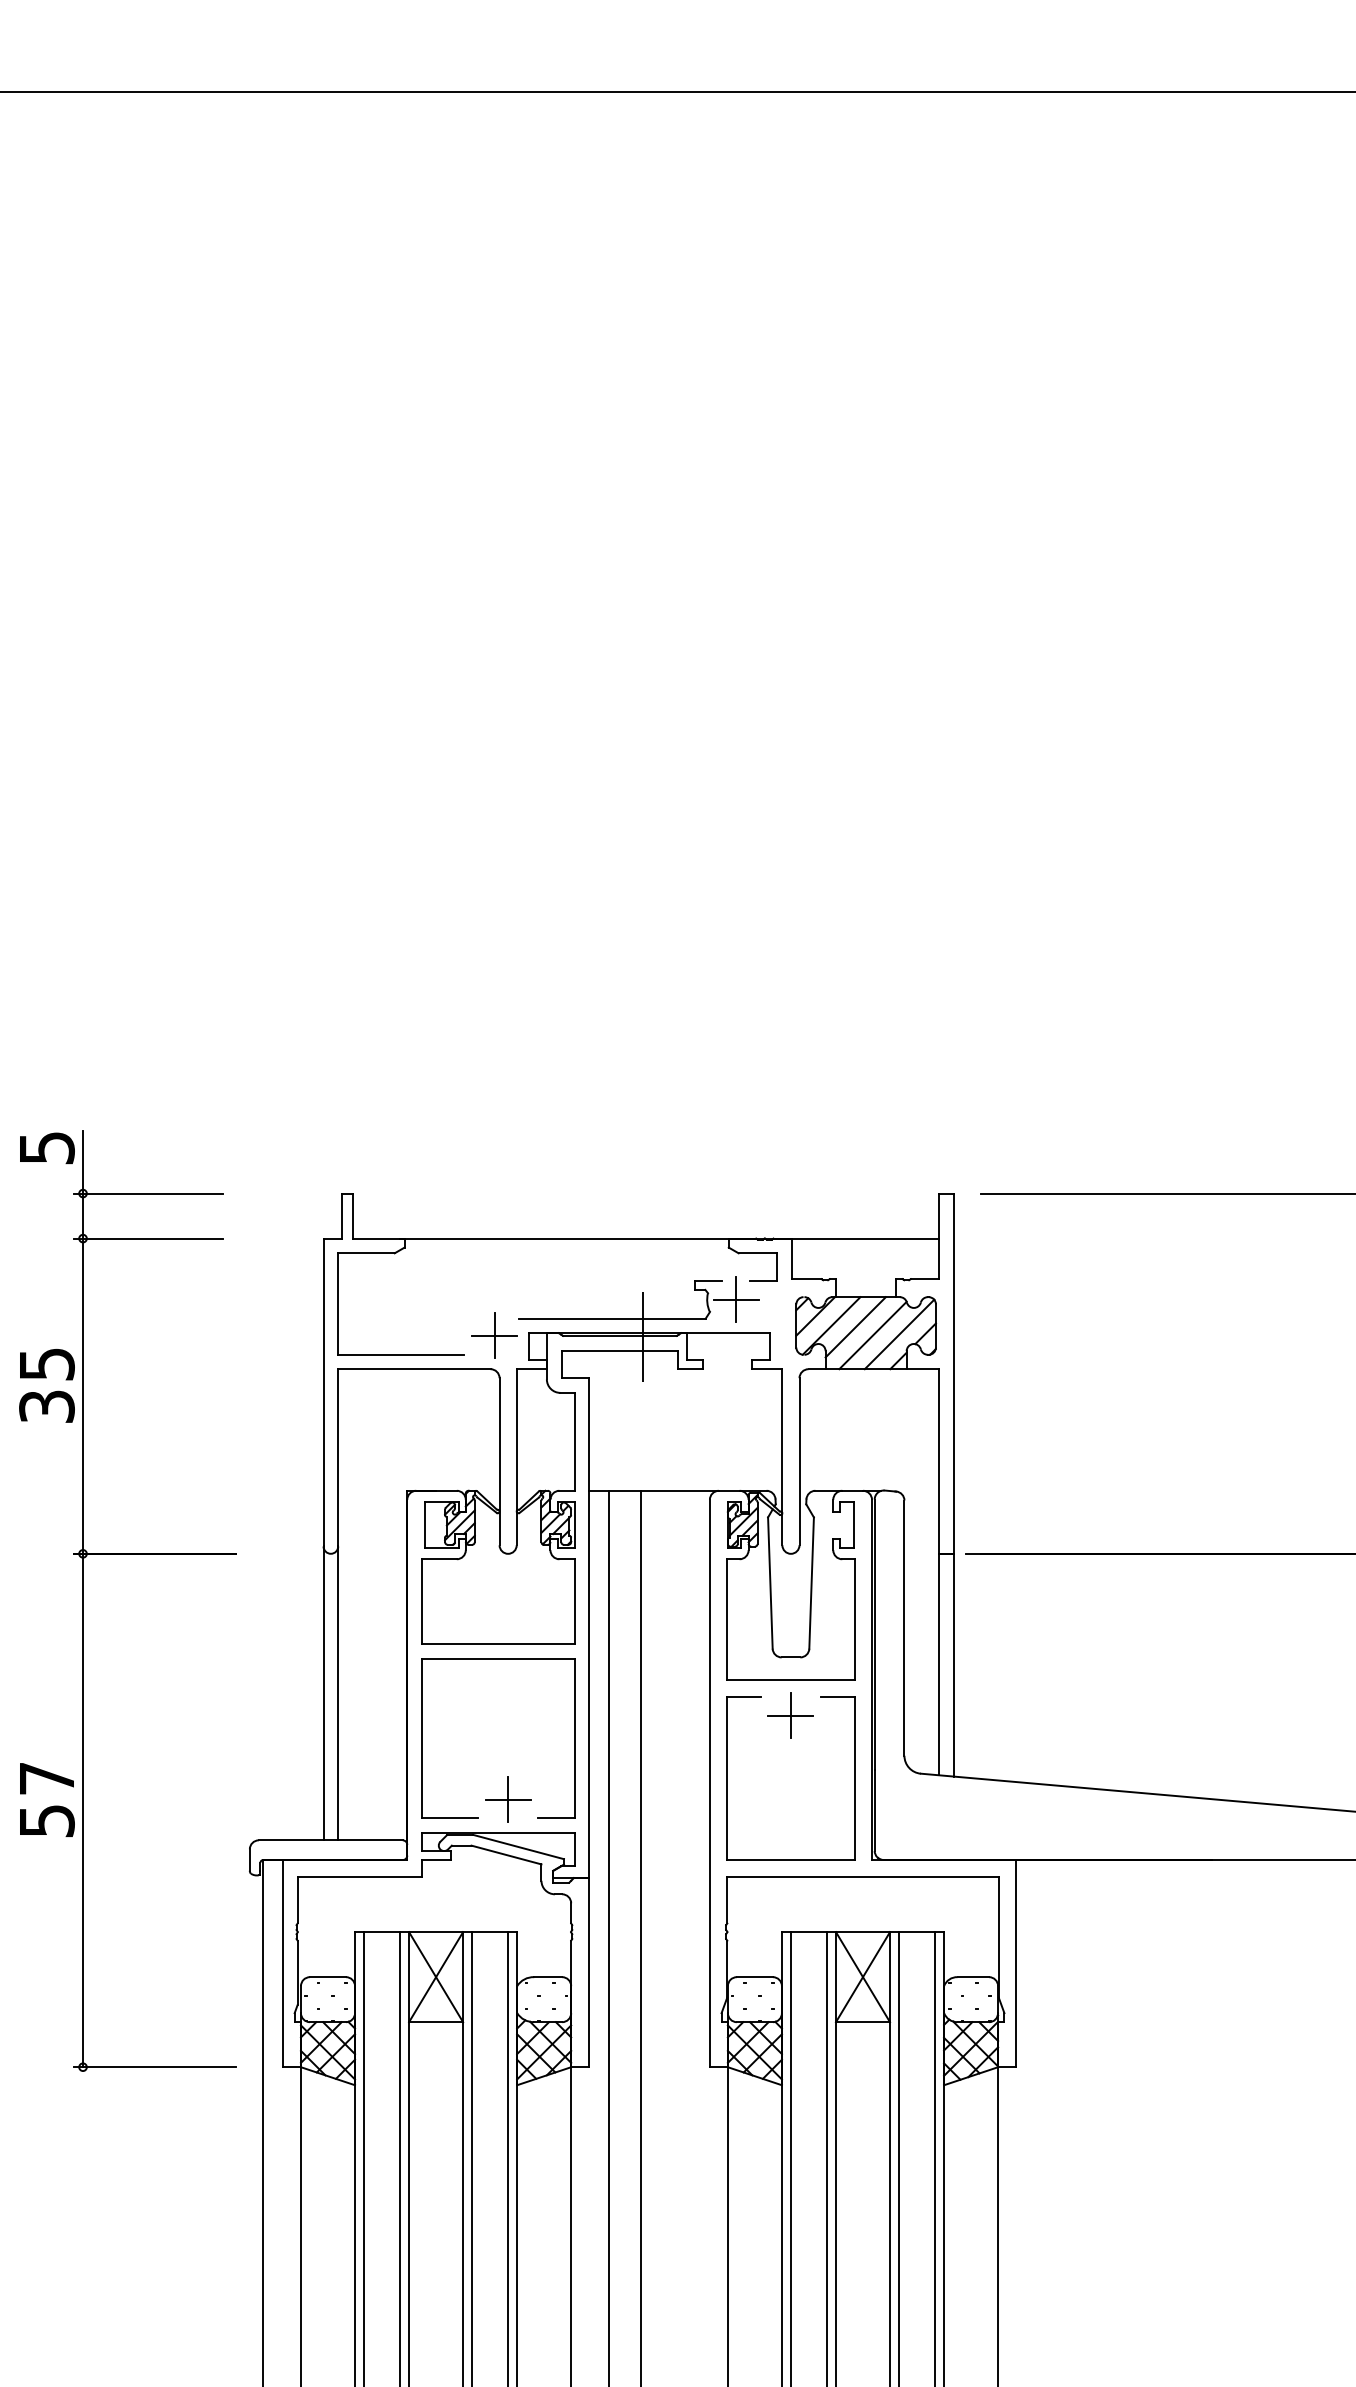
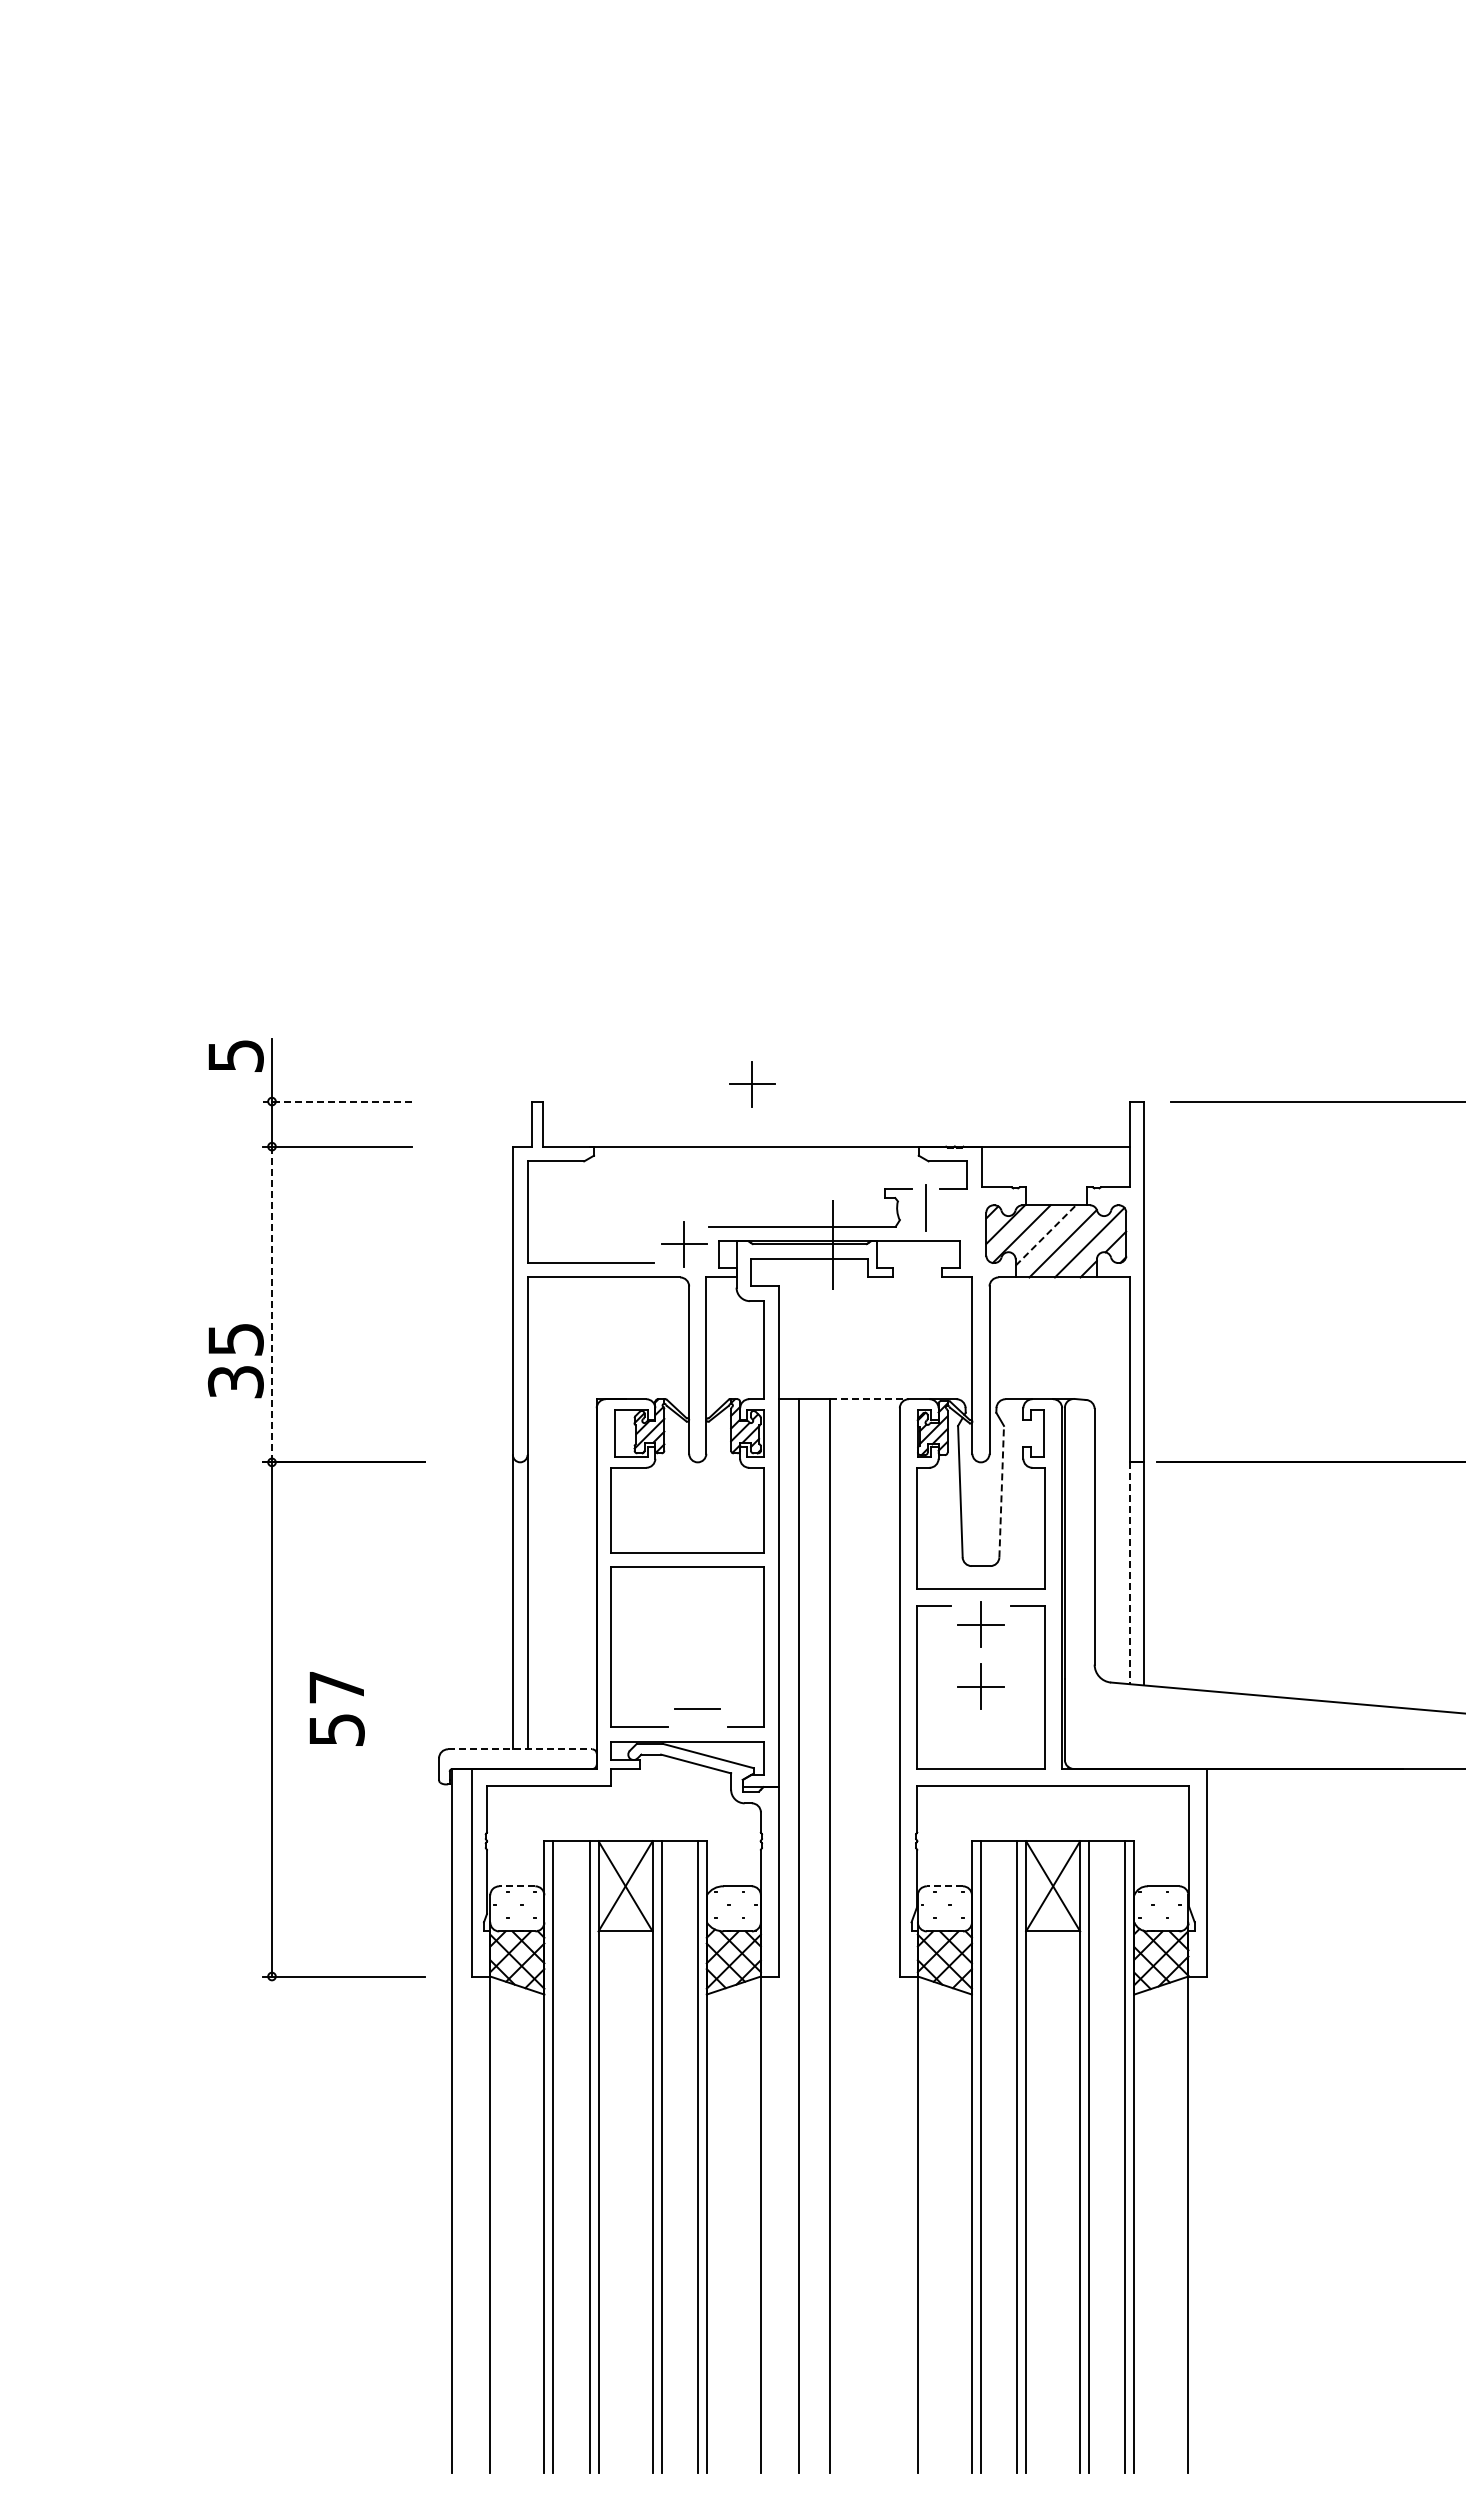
part: (562, 1176) -> (752, 1084), added
line: (147, 1193) -> (336, 1101), solid -> dashed
line: (735, 1300) -> (925, 1208), removed
line: (855, 1327) -> (1045, 1235), solid -> dashed
text: (46, 1386) -> (235, 1361), moved
line: (83, 1396) -> (272, 1304), solid -> dashed
line: (680, 1491) -> (870, 1399), solid -> dashed
line: (811, 1582) -> (1001, 1491), solid -> dashed
line: (939, 1664) -> (1129, 1573), solid -> dashed
part: (790, 1777) -> (980, 1686), added
text: (46, 1799) -> (336, 1708), moved
line: (507, 1799) -> (697, 1708), removed
line: (331, 1840) -> (520, 1749), solid -> dashed
line: (327, 1977) -> (516, 1886), solid -> dashed
line: (754, 1977) -> (944, 1886), solid -> dashed

